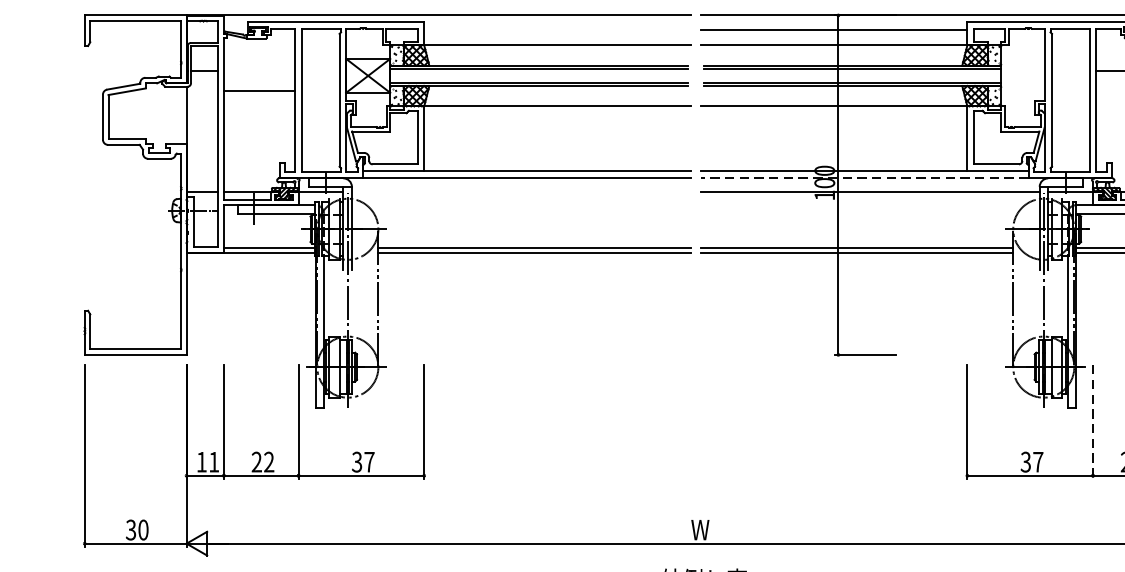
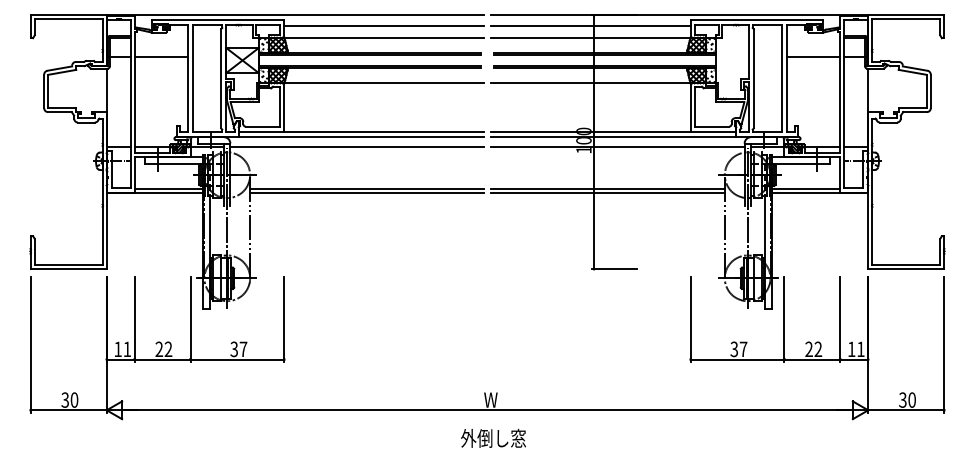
line: (556, 29) -> (383, 25), added
line: (258, 90) -> (160, 56), moved
line: (864, 178) -> (613, 137), dashed -> solid
line: (520, 192) -> (356, 147), added
line: (1093, 422) -> (784, 319), dashed -> solid

